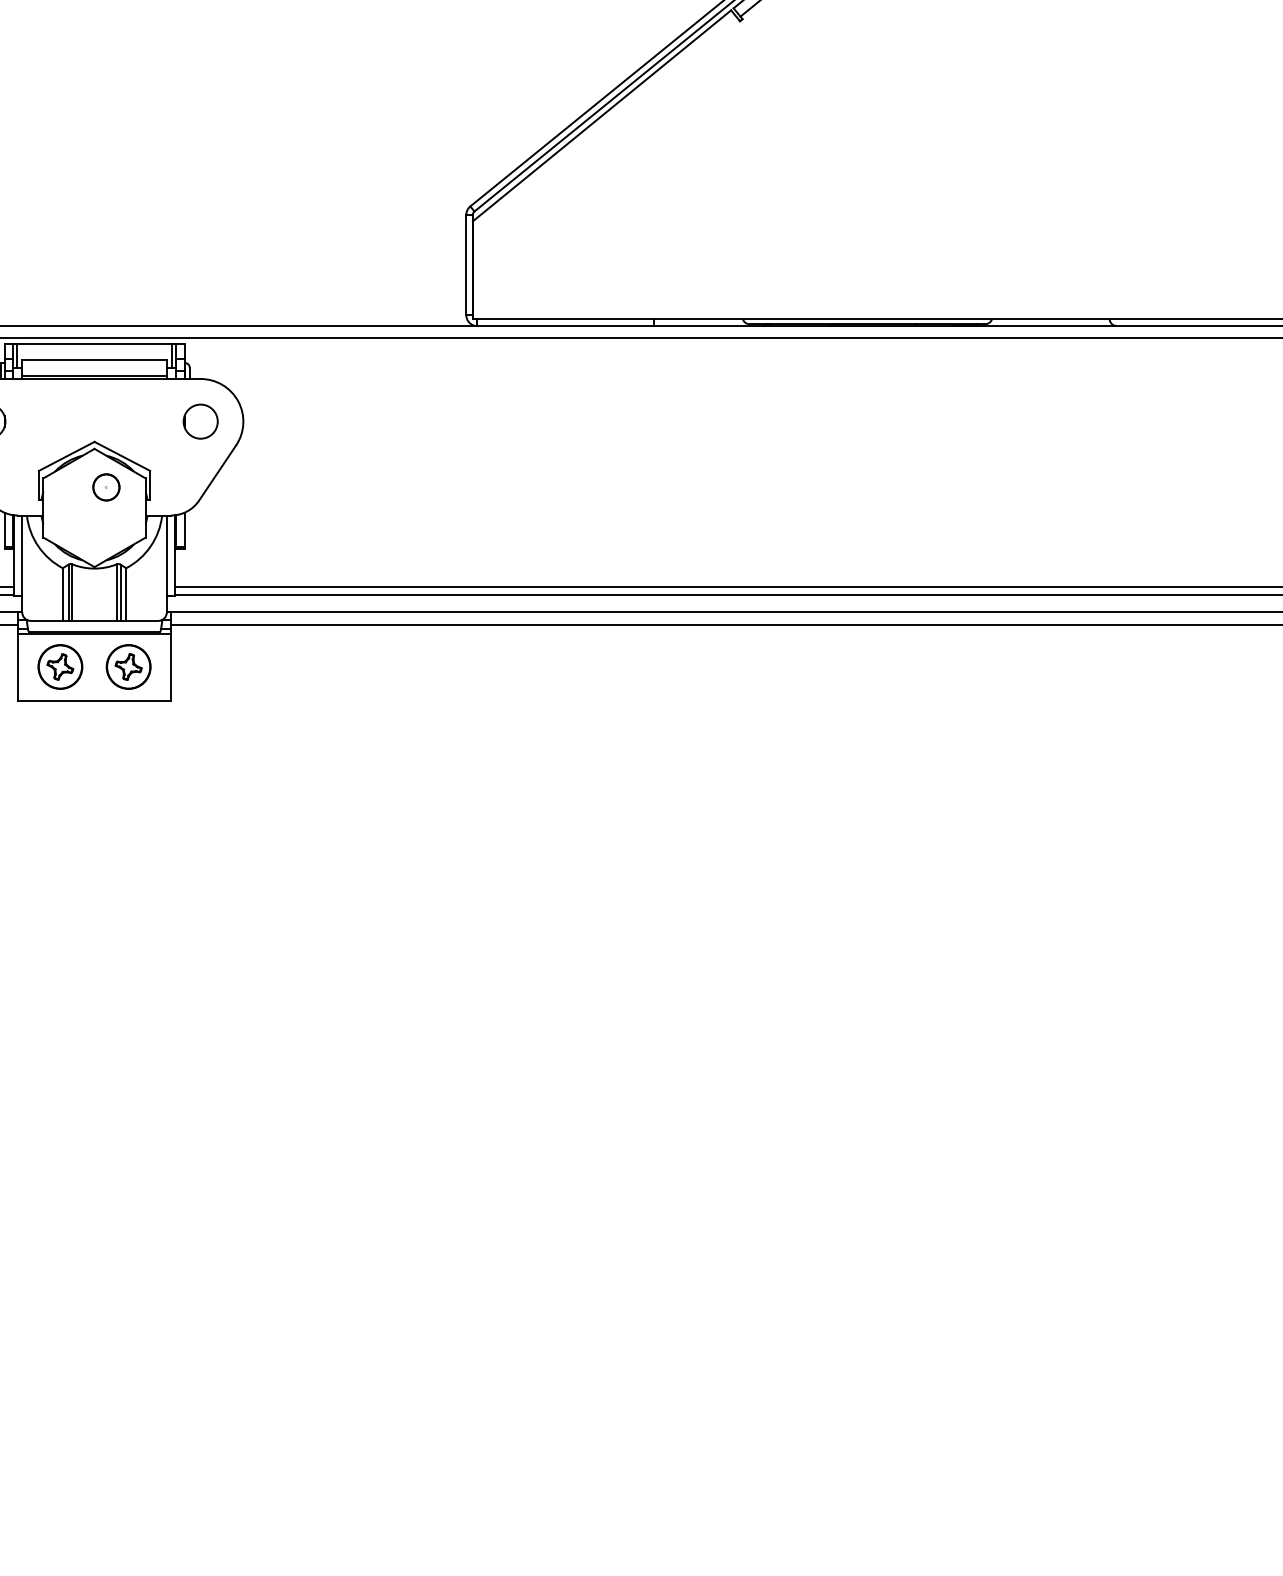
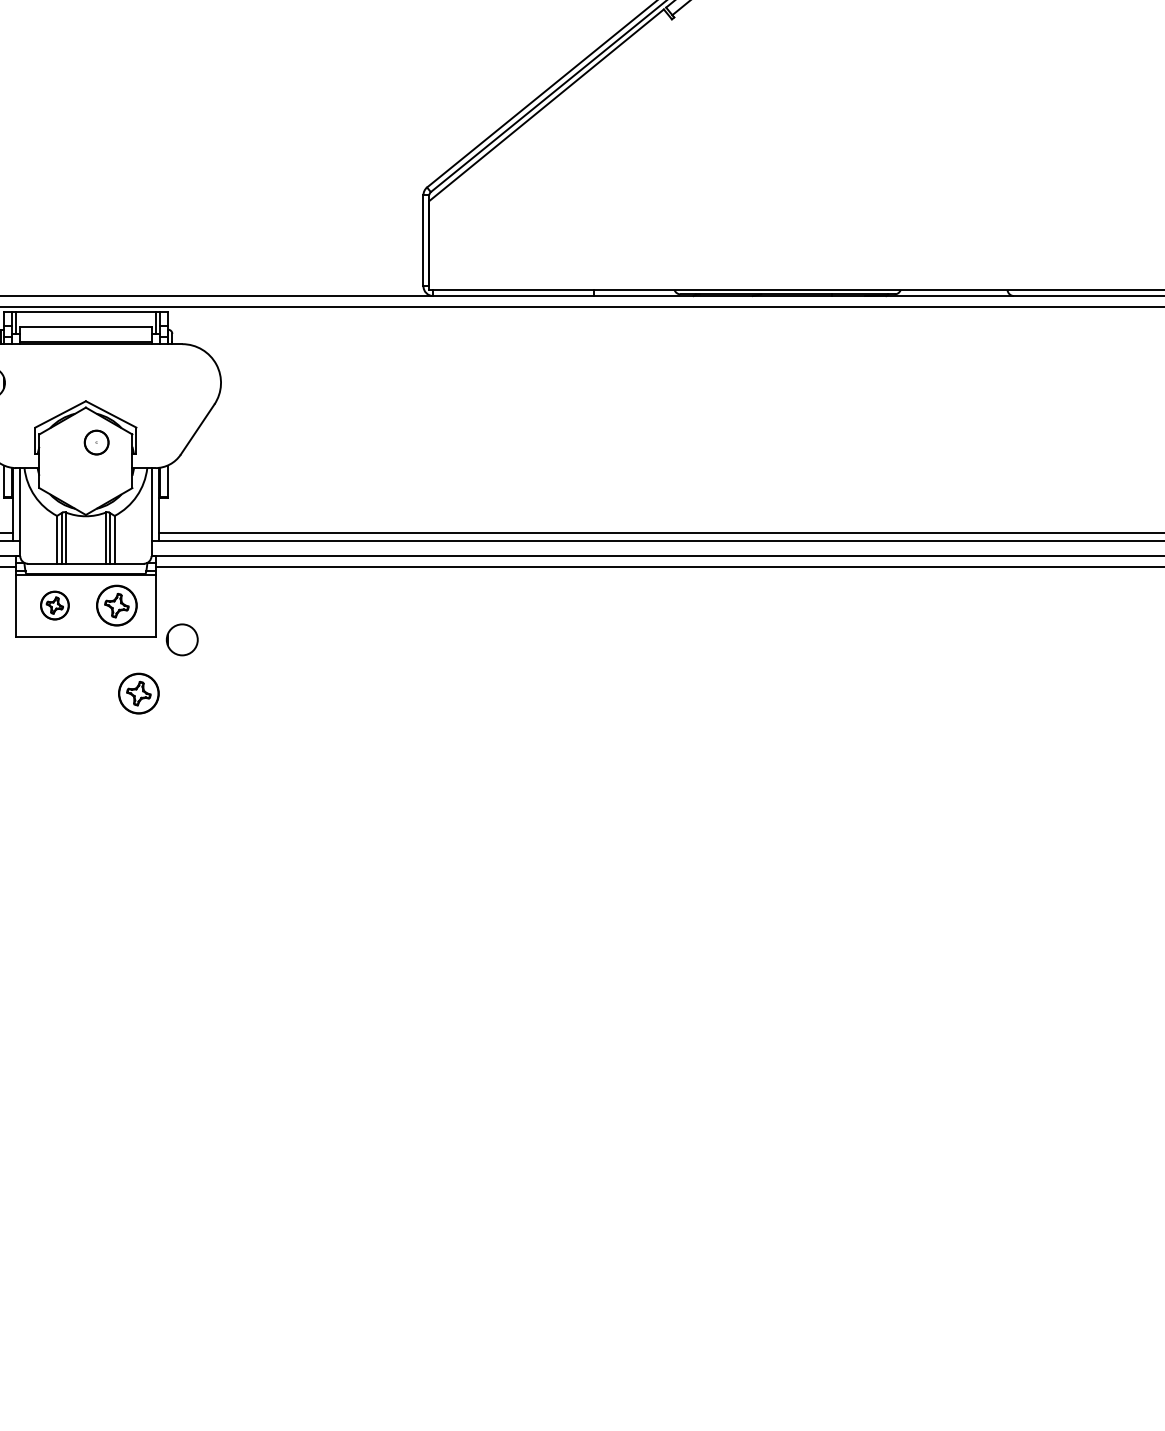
part: (199, 421) -> (181, 639), moved
part: (59, 666) -> (54, 605), size x0.7
part: (152, 763) -> (138, 693), added

